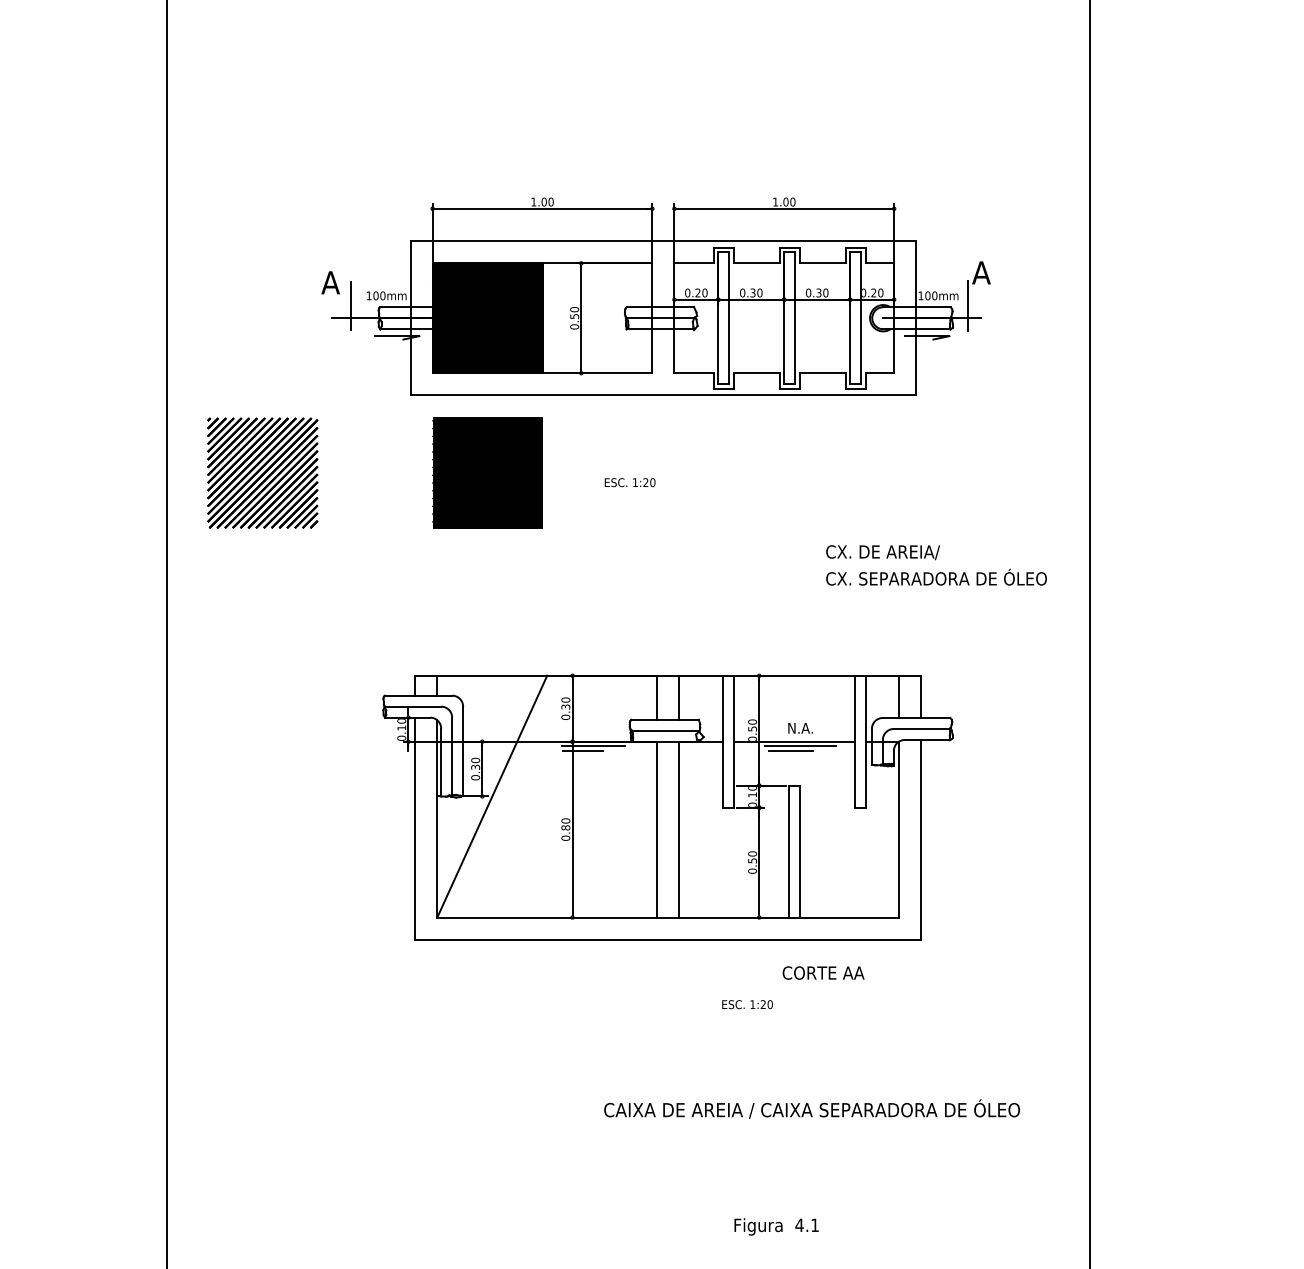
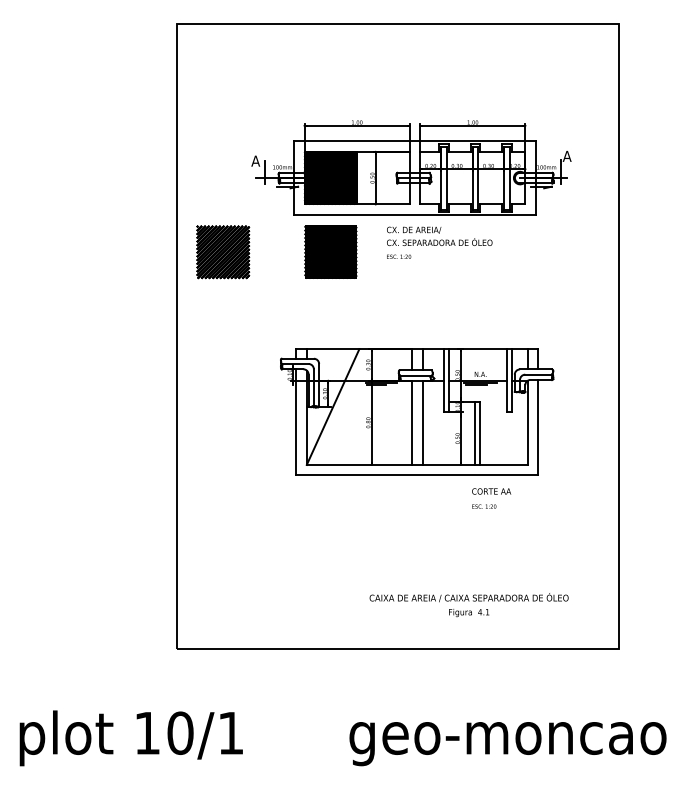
text: (936, 563) -> (439, 235), moved
text: (748, 1004) -> (484, 506), moved
text: (810, 1108) -> (468, 597), moved

